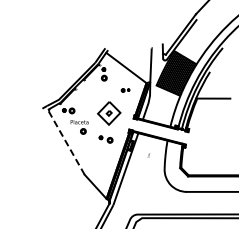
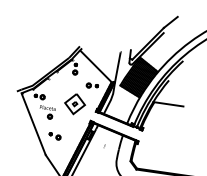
part: (125, 90) -> (92, 86), size x1.67
part: (105, 139) -> (54, 136), moved
line: (66, 141) -> (33, 123), dashed -> solid

